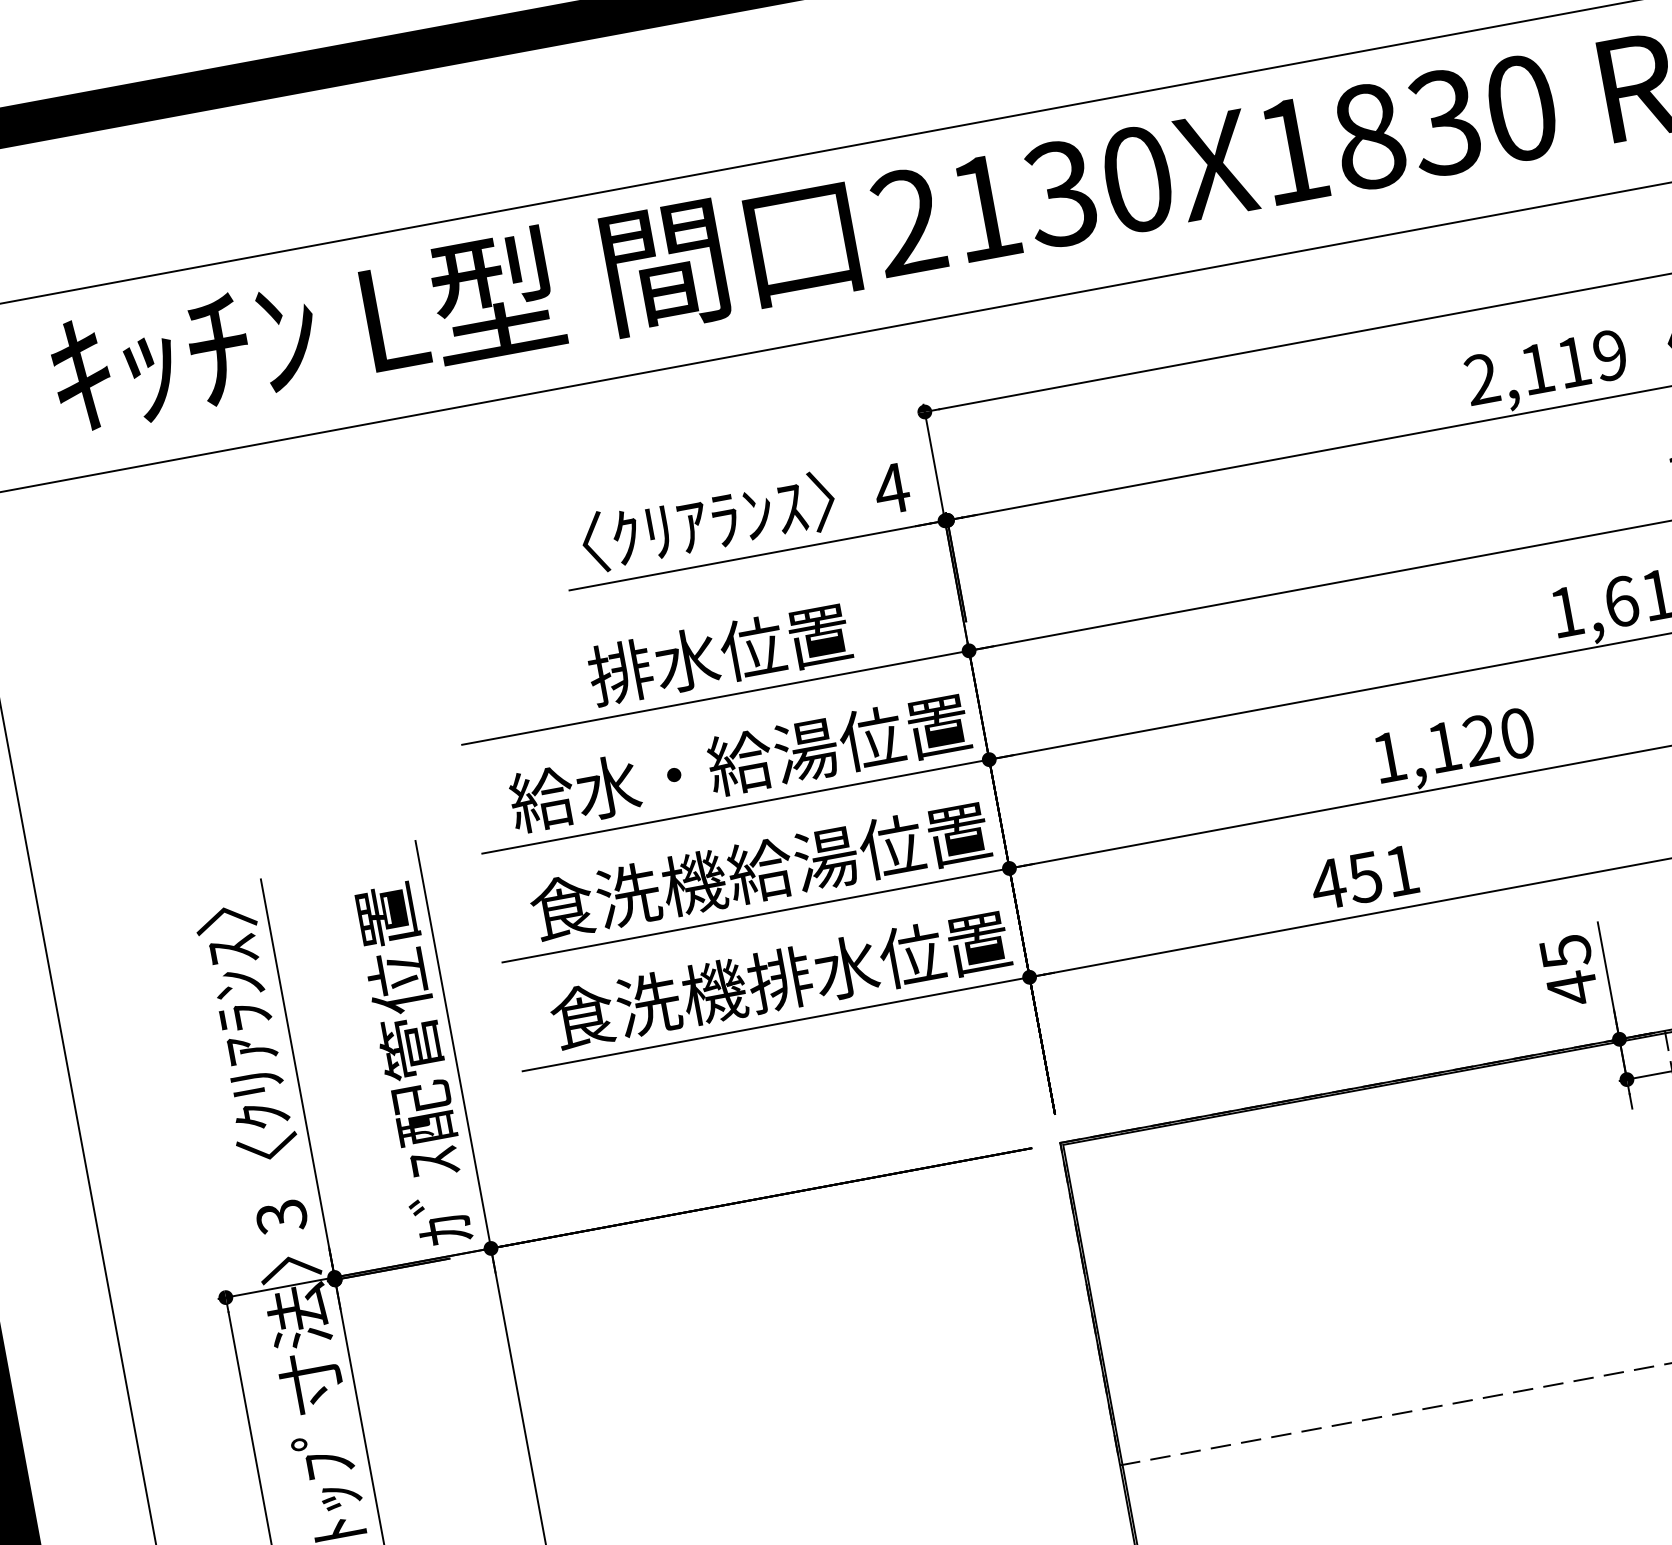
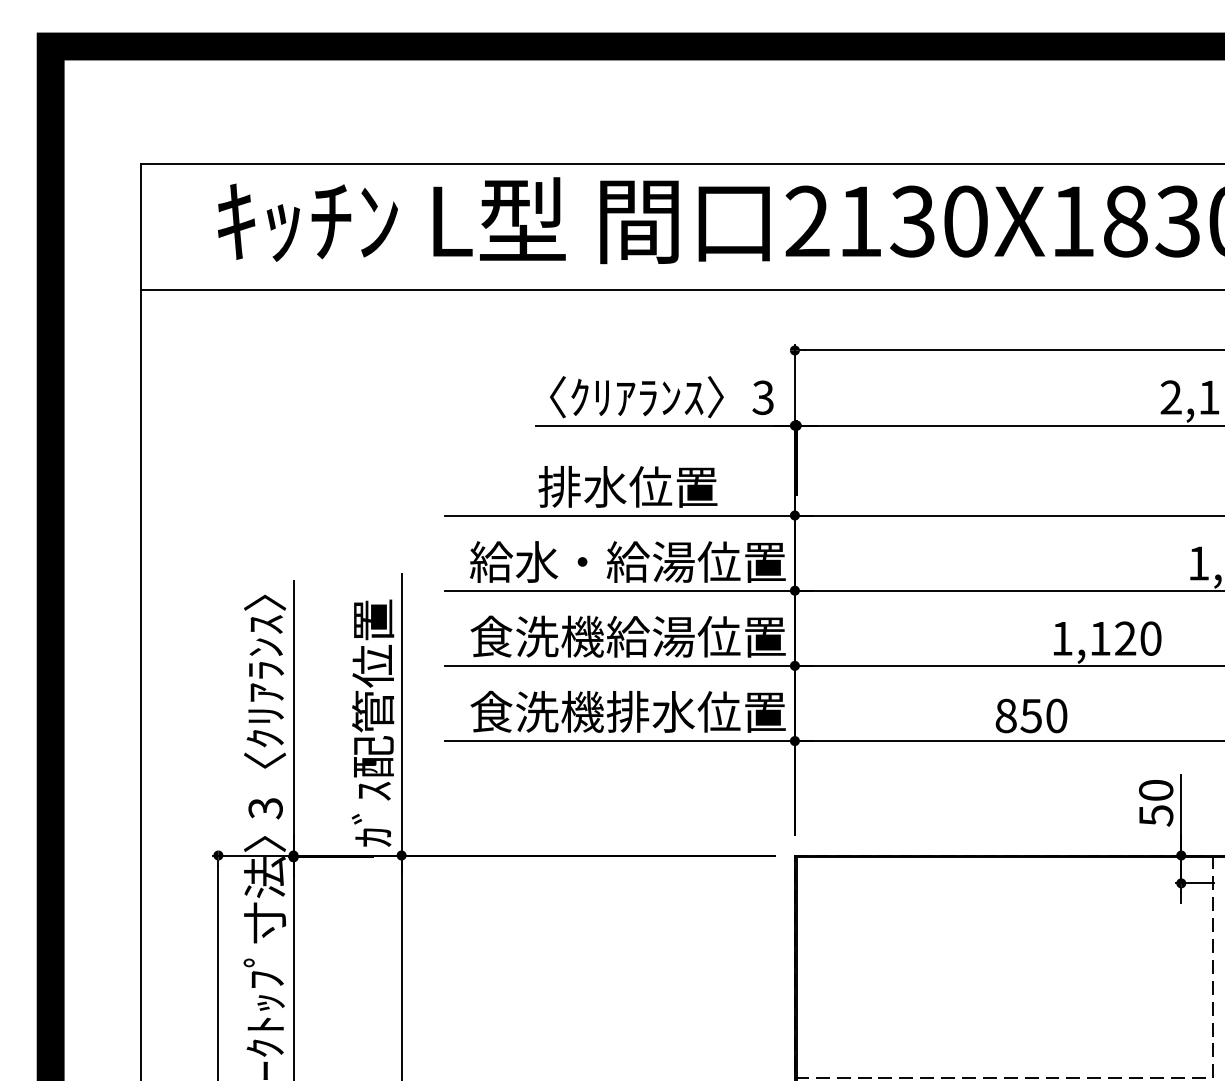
text: (890, 488) -> (762, 397), 4 -> 3
text: (1363, 877) -> (1030, 715), 451 -> 850
text: (1569, 970) -> (1156, 803), 45 -> 50

